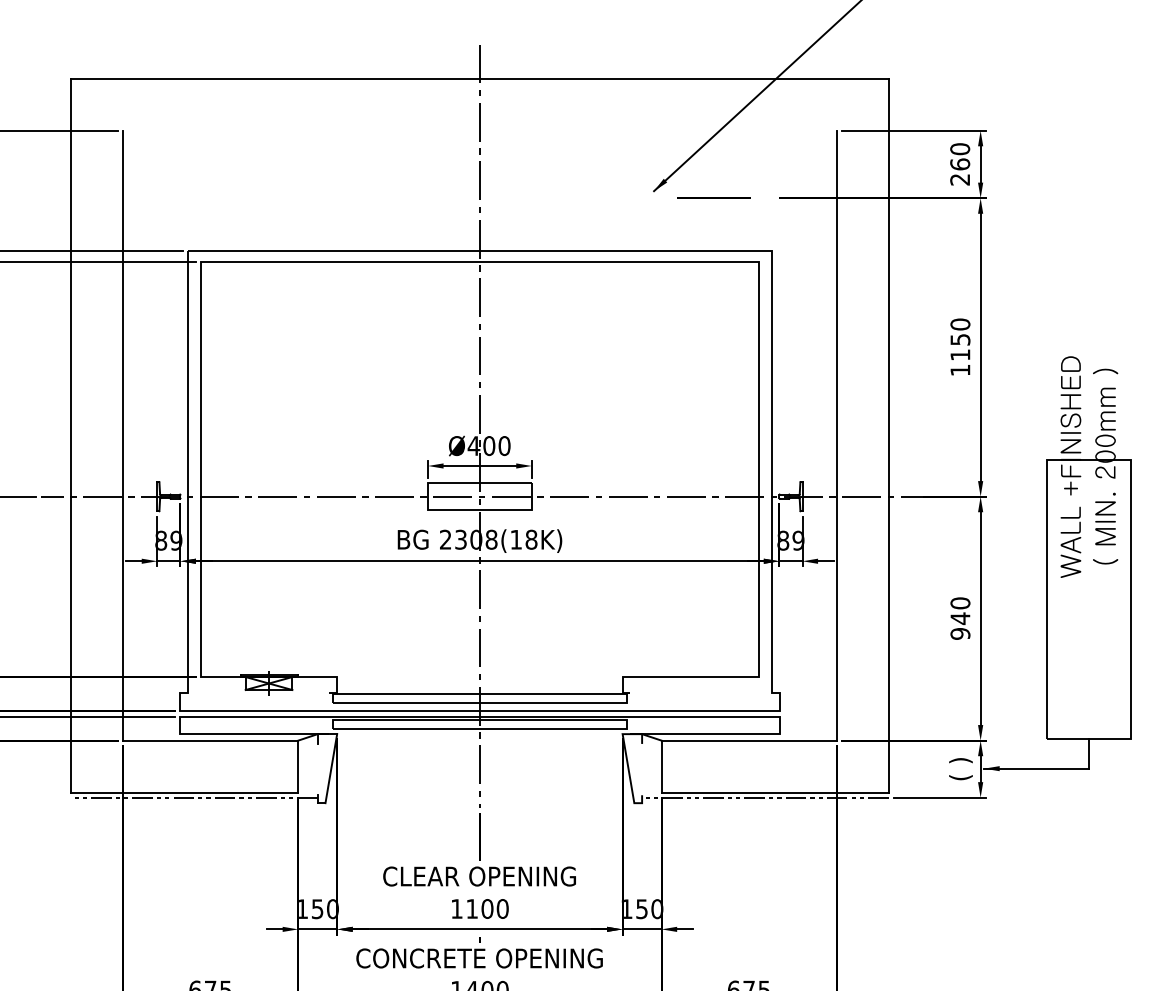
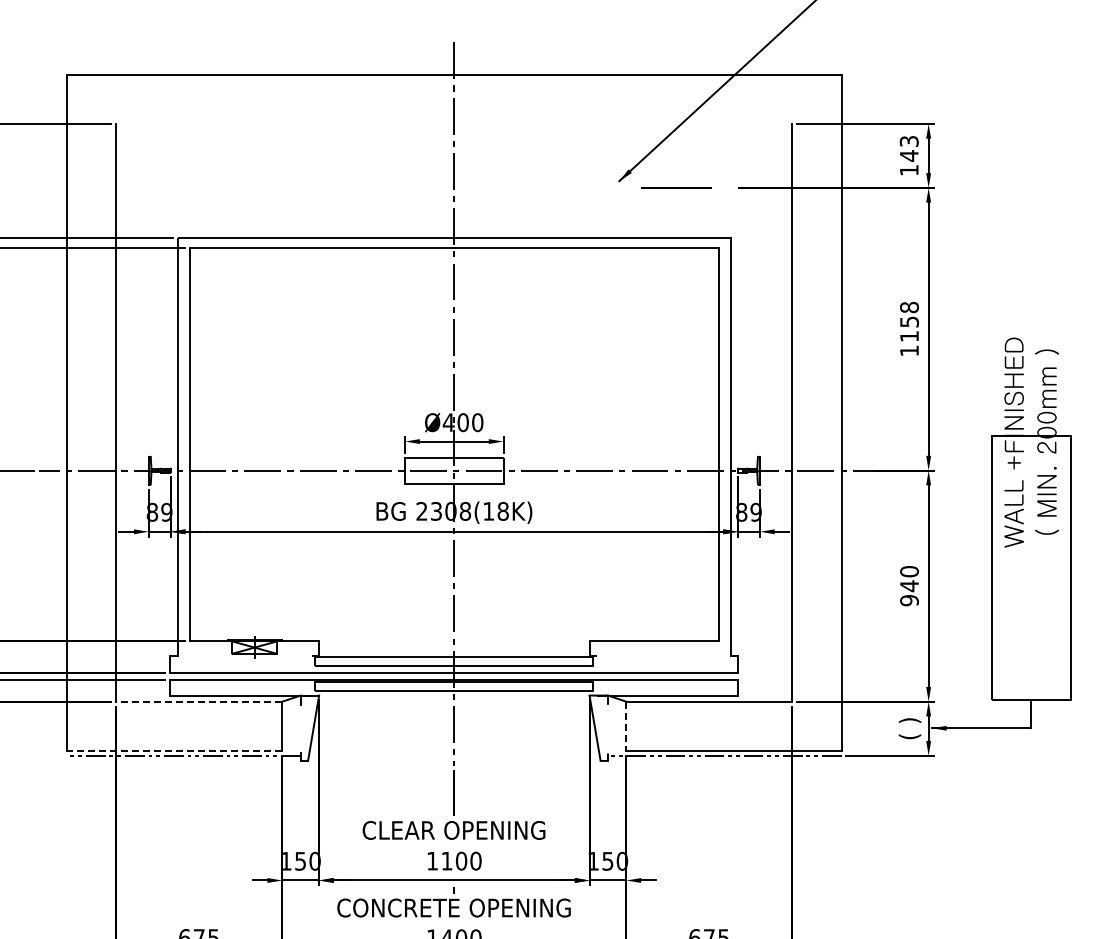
text: (959, 164) -> (908, 155), 260 -> 143
text: (960, 324) -> (909, 307), 1150 -> 1158
line: (210, 740) -> (199, 701), solid -> dashed
line: (661, 766) -> (626, 726), solid -> dashed
line: (184, 792) -> (174, 750), solid -> dashed

